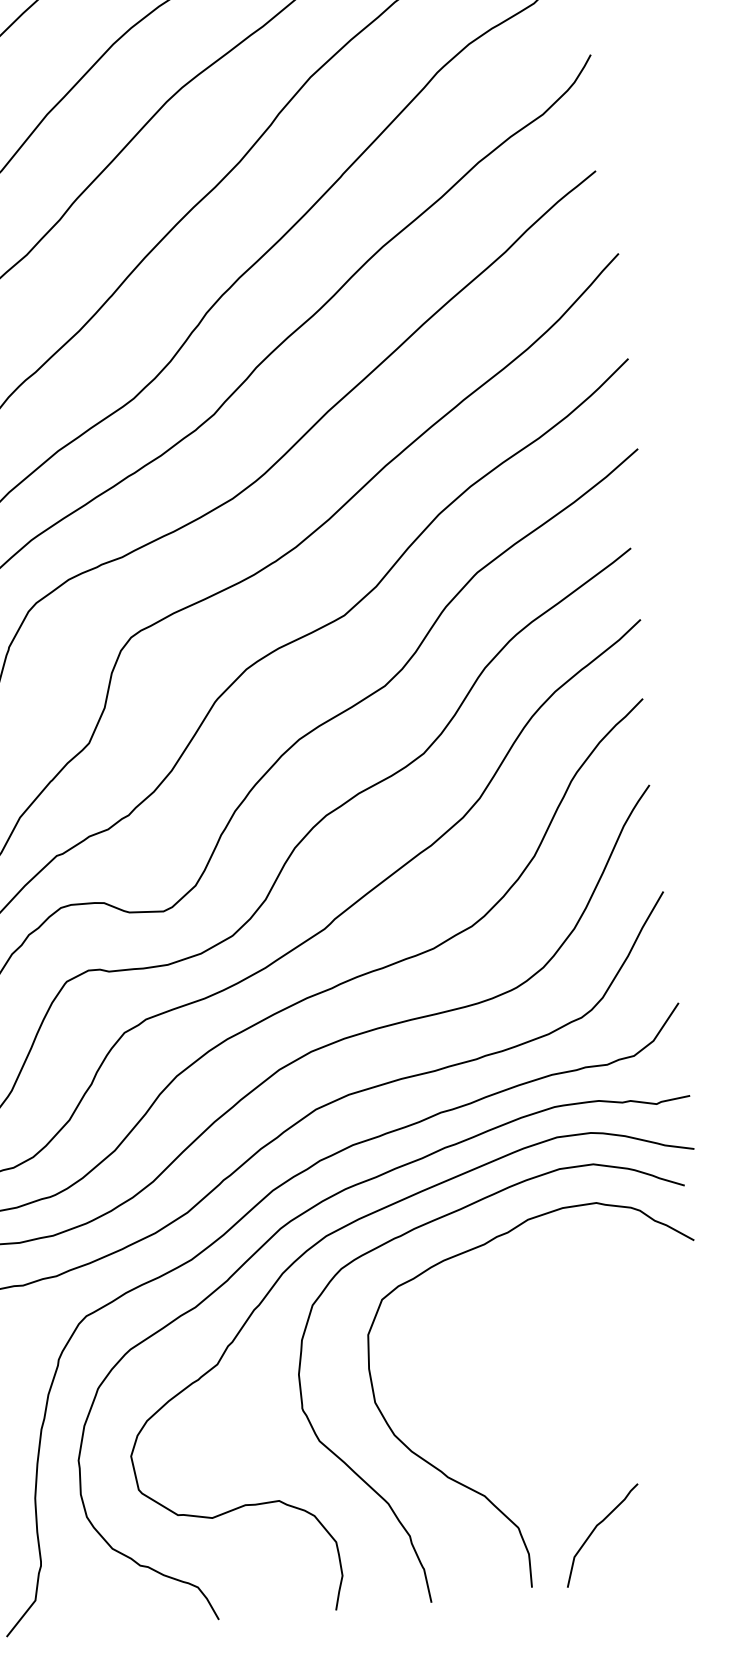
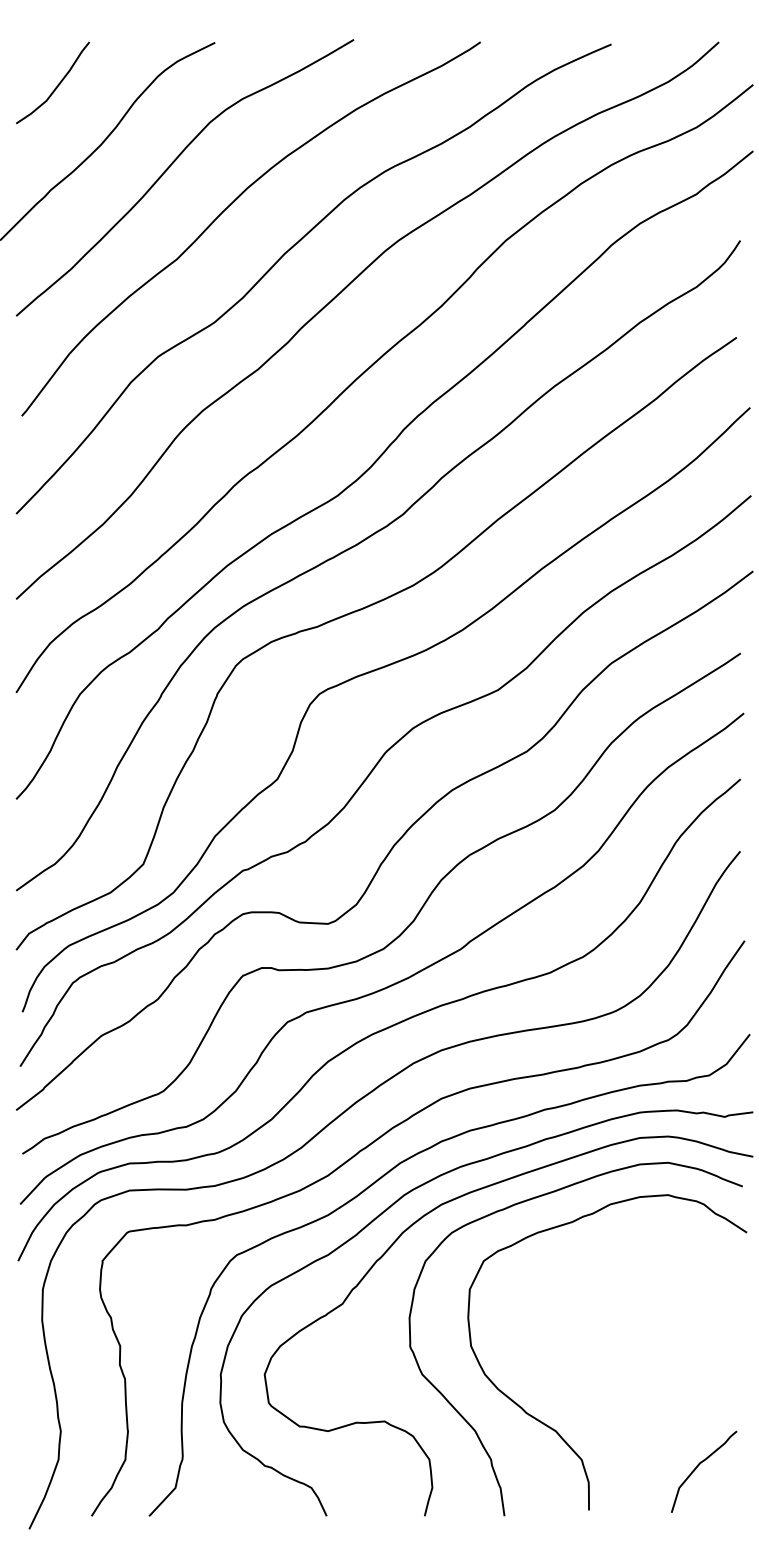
curve: (596, 1528) -> (699, 1465), moved

